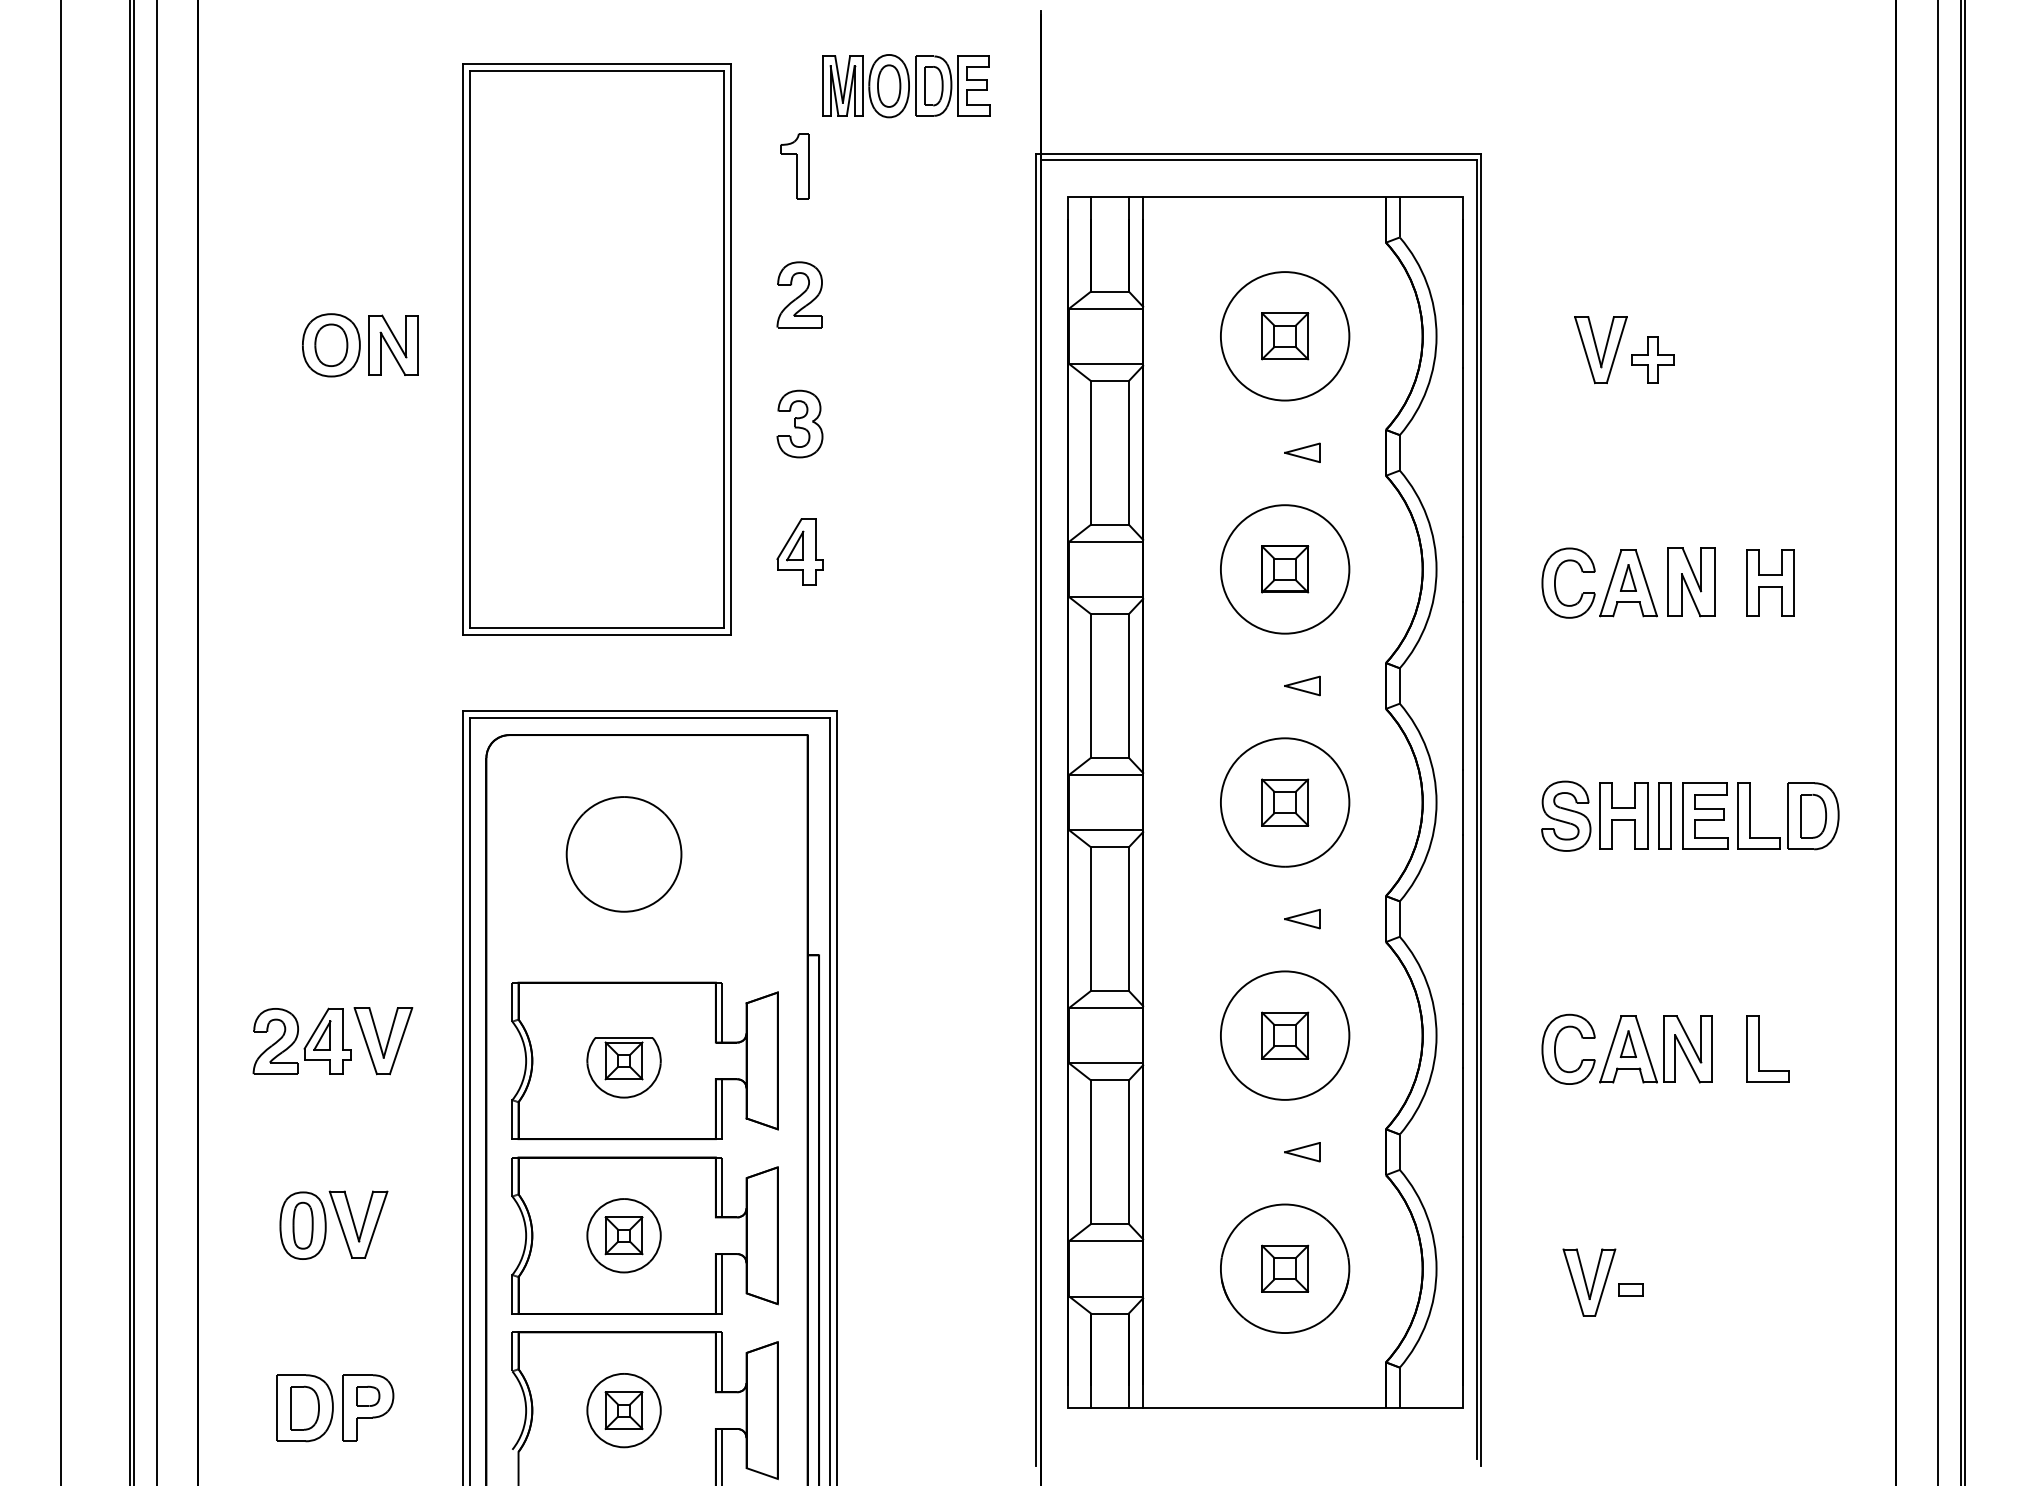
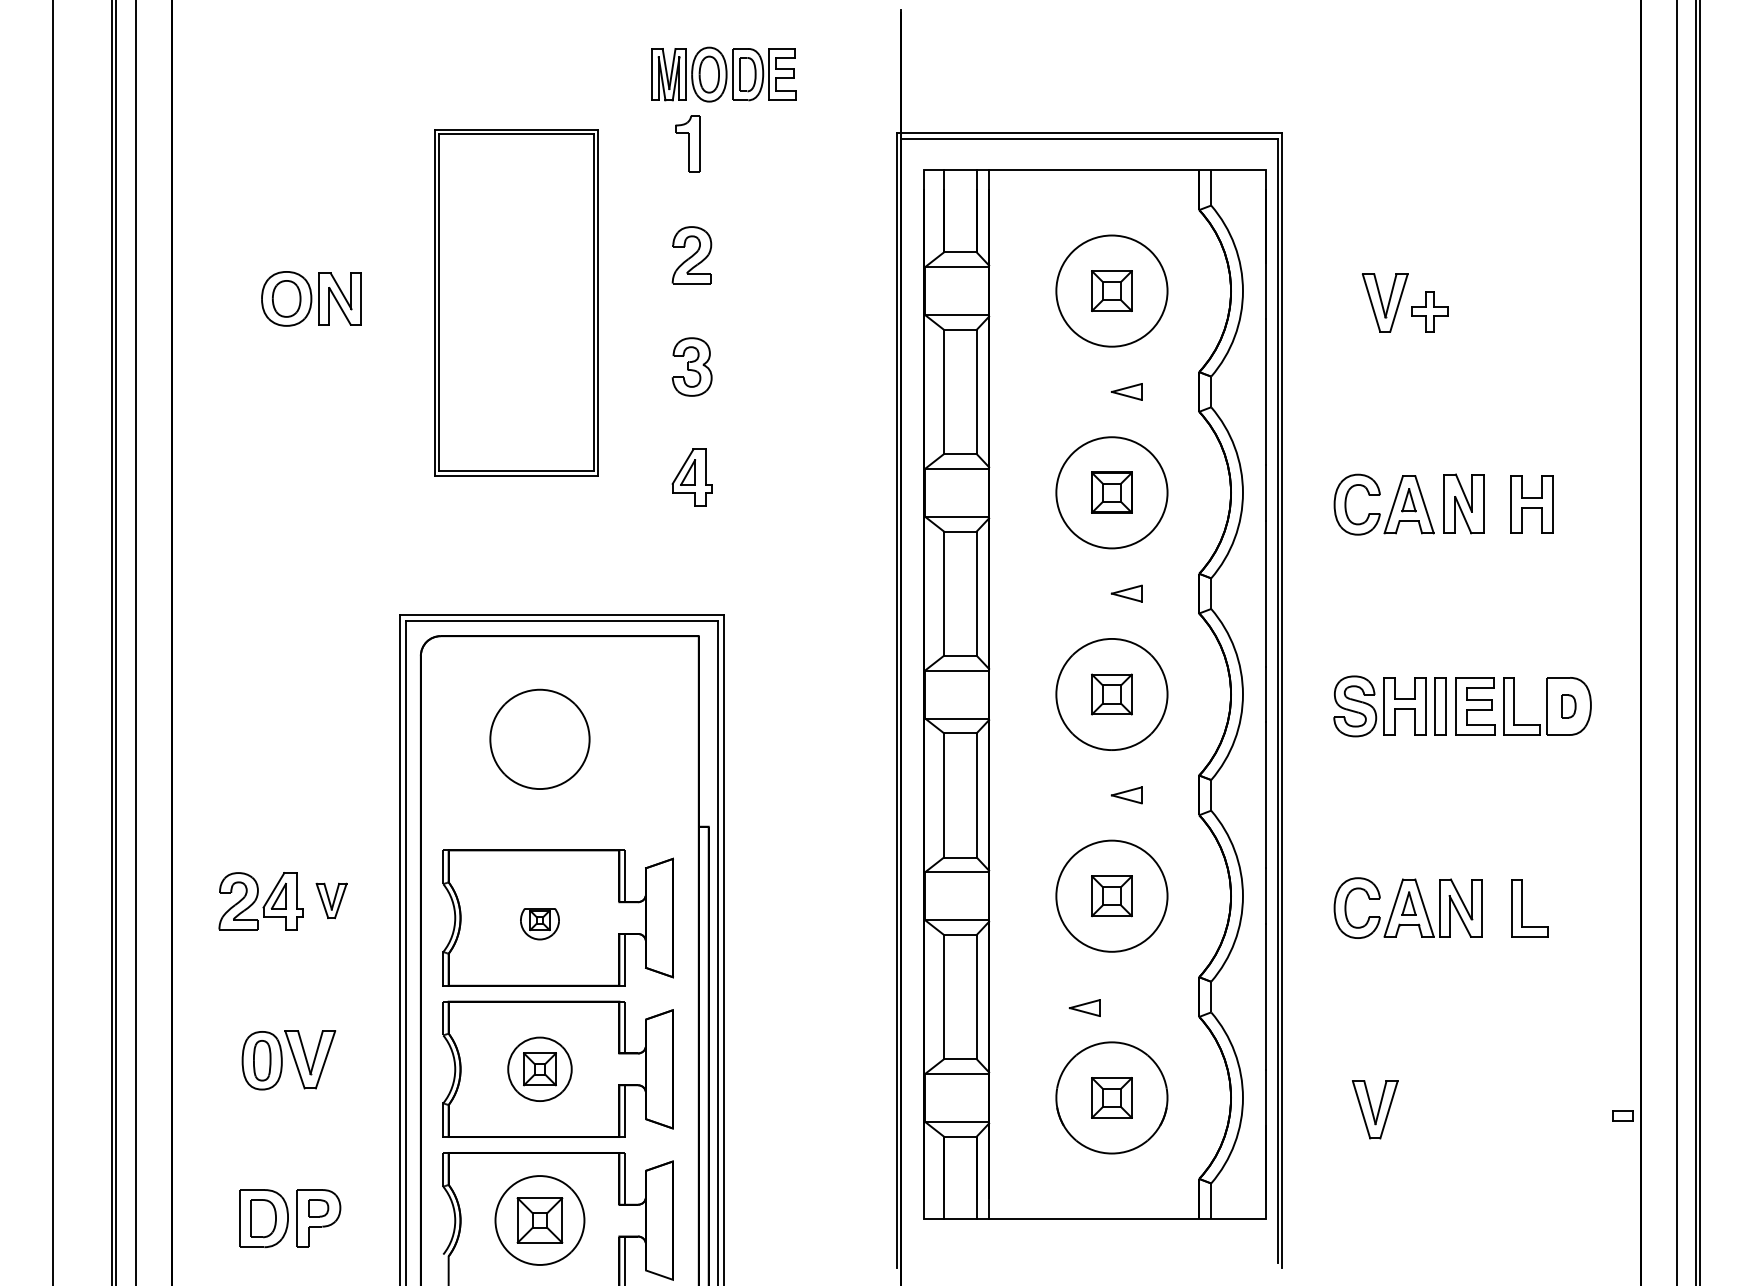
part: (905, 85) -> (723, 74), moved
part: (596, 349) -> (516, 302), size x0.7
part: (1812, 816) -> (1568, 706), size x0.6
part: (383, 1040) -> (331, 900), size x0.6
part: (623, 1067) -> (539, 923), size x0.6
part: (1301, 1151) -> (1084, 1007), moved
part: (1630, 1289) -> (1622, 1115), moved
part: (623, 1410) -> (539, 1220), size x1.4

